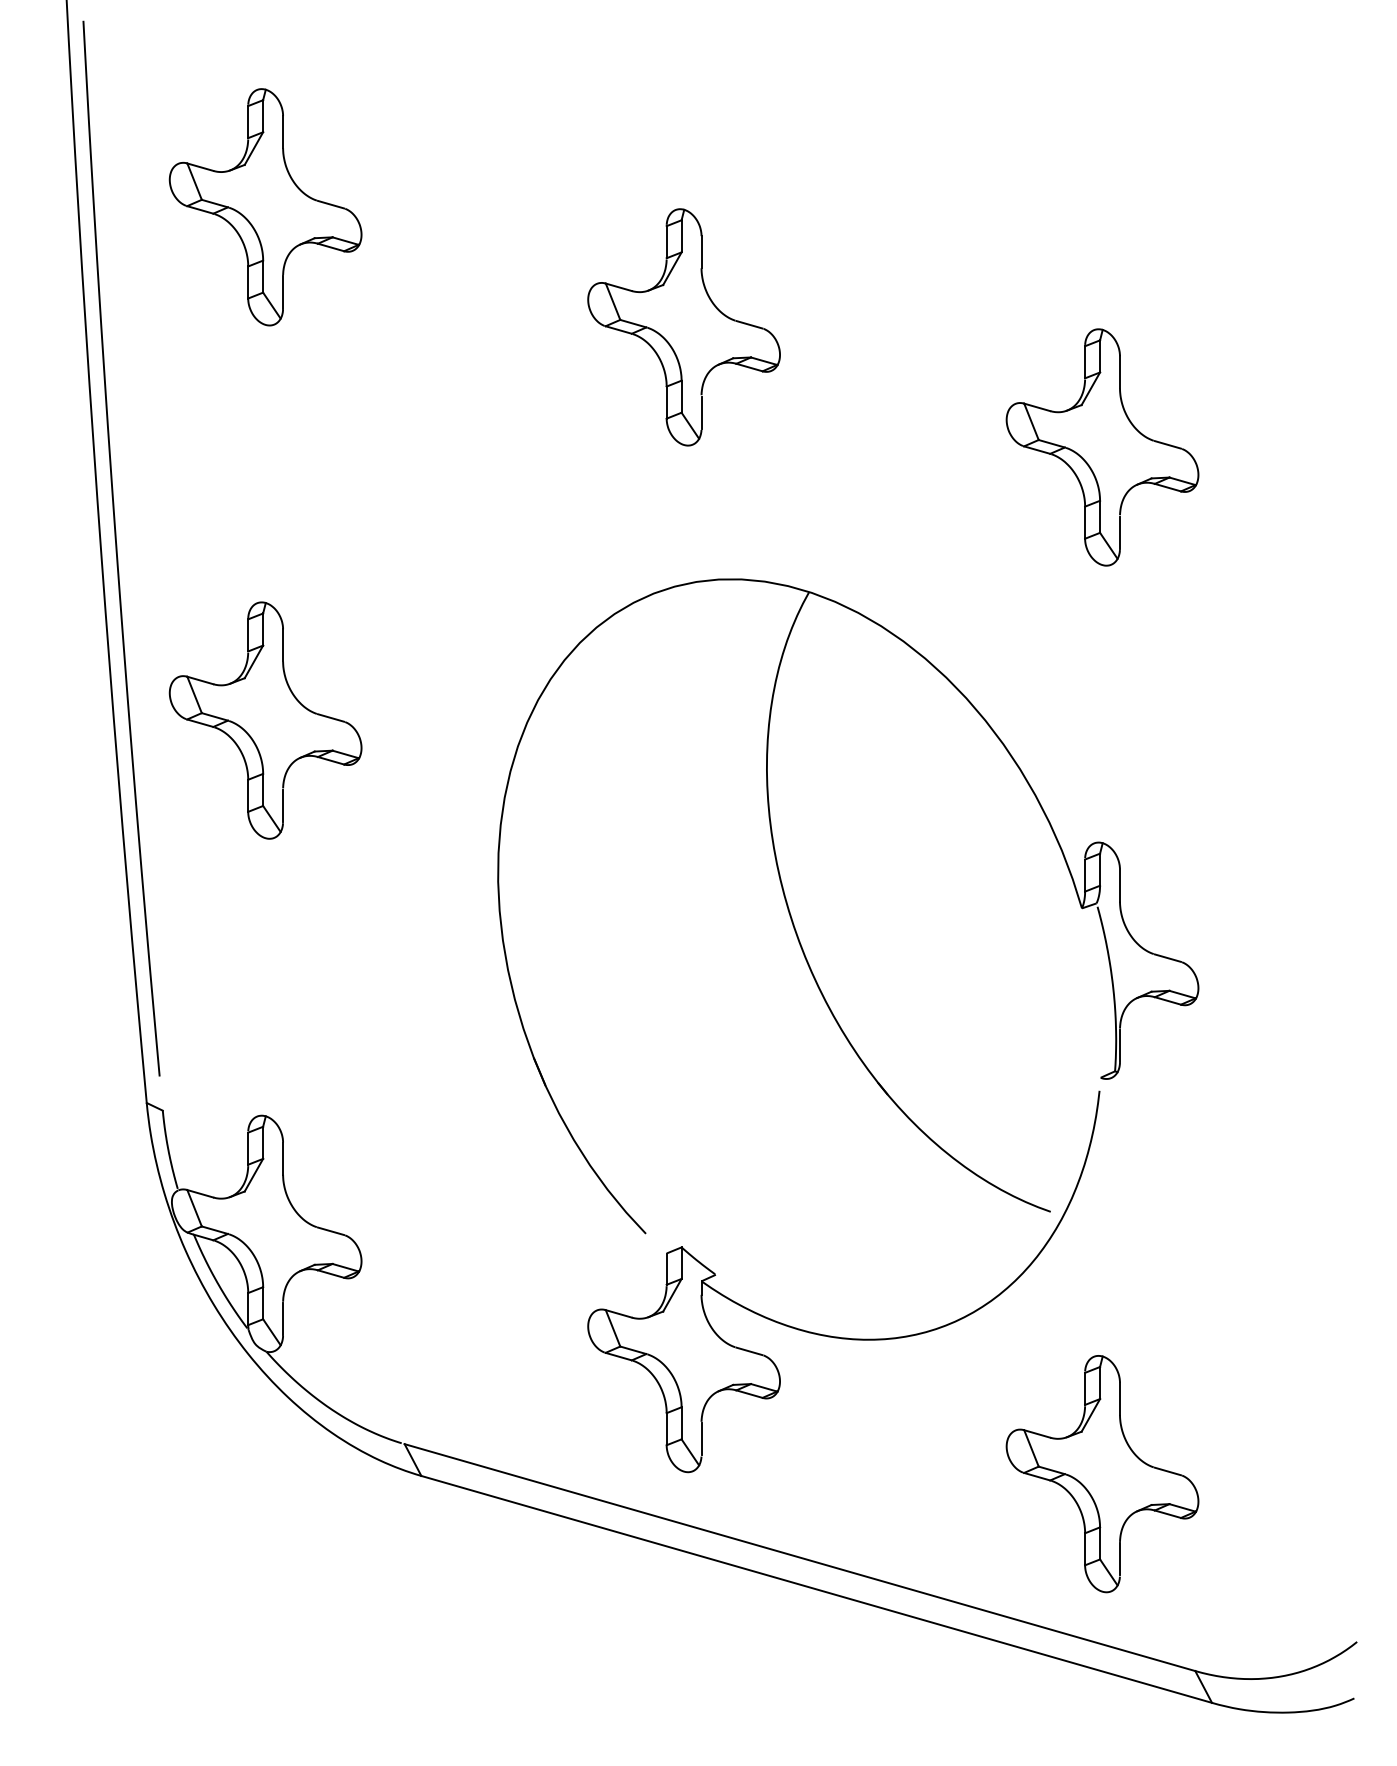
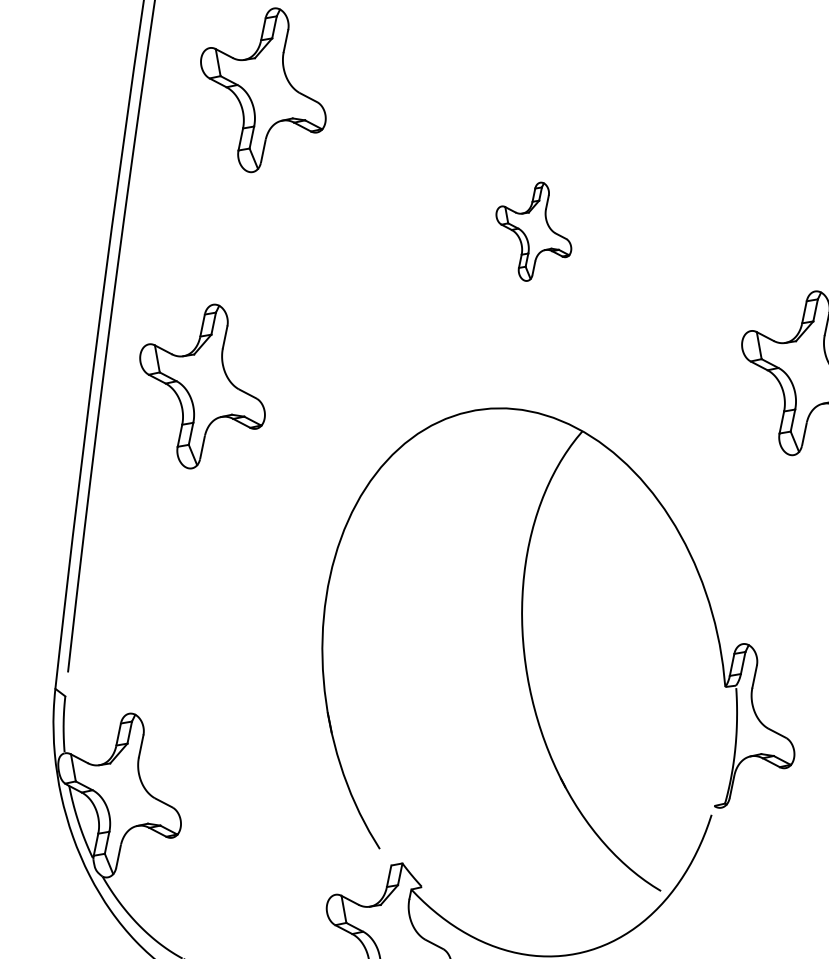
part: (683, 327) -> (533, 231), size x0.6
part: (265, 720) -> (202, 386), moved

